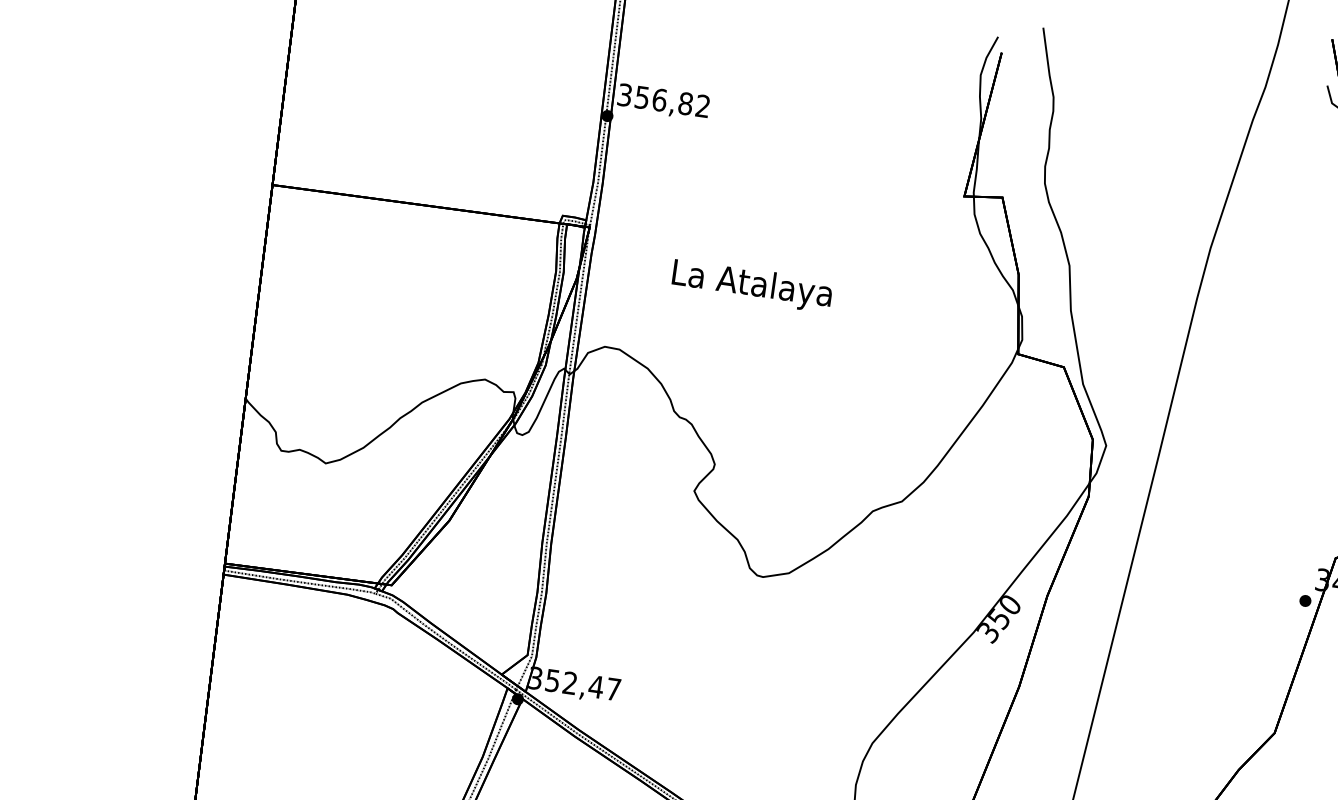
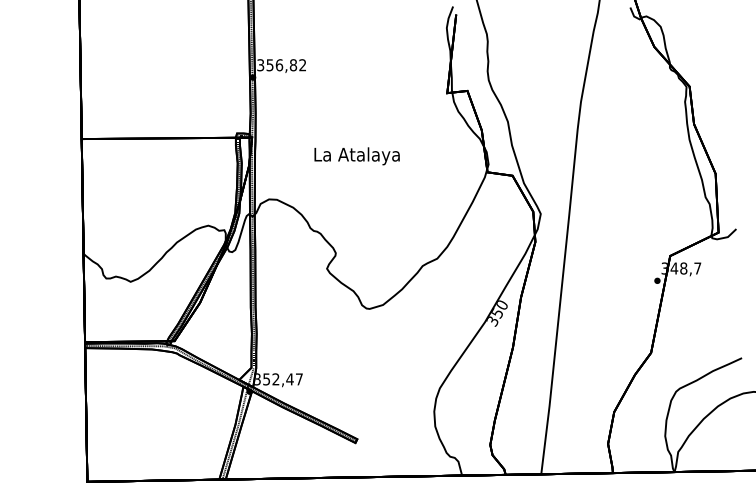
text: (750, 286) -> (356, 156), moved

